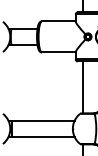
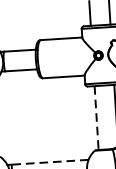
line: (83, 87) -> (96, 118), solid -> dashed
line: (42, 120) -> (49, 161), solid -> dashed

